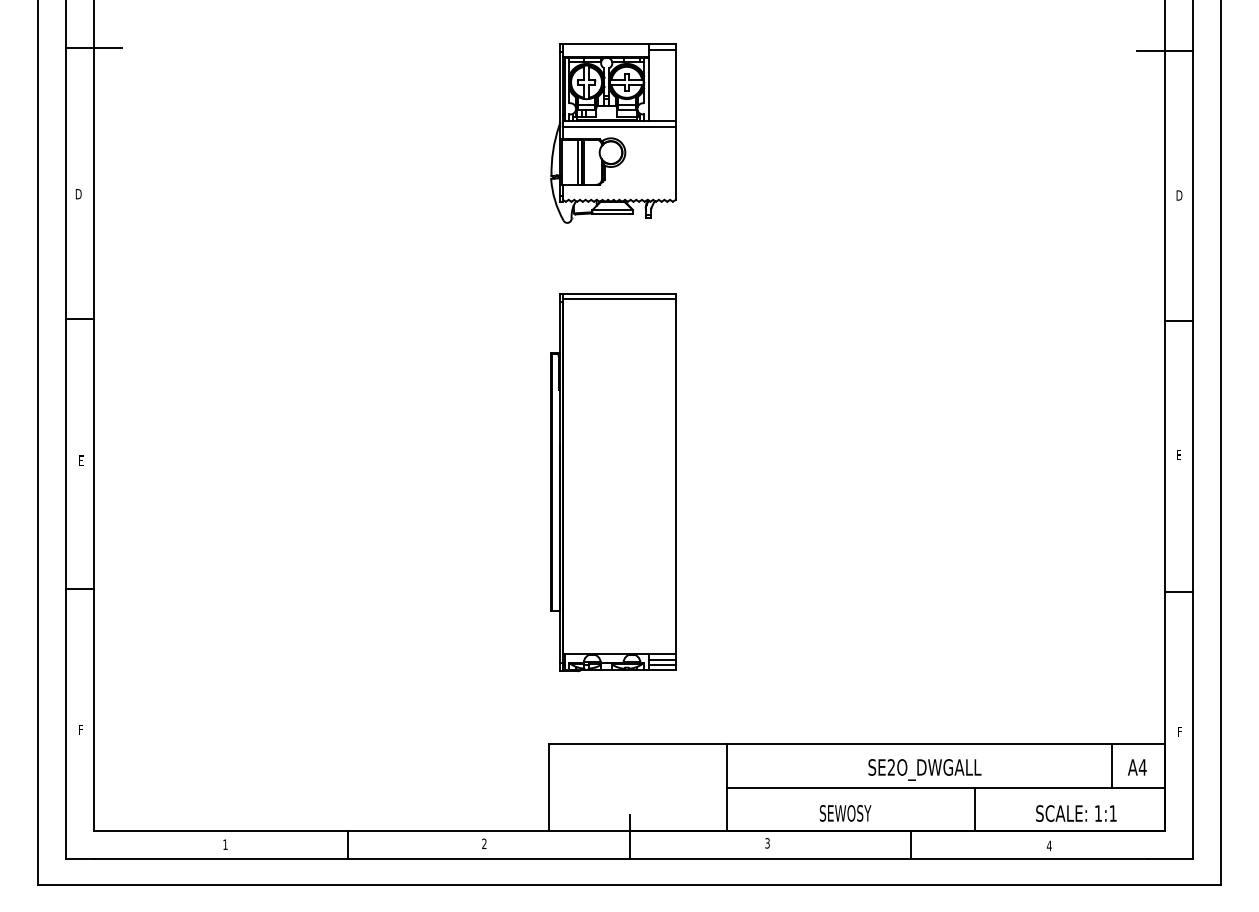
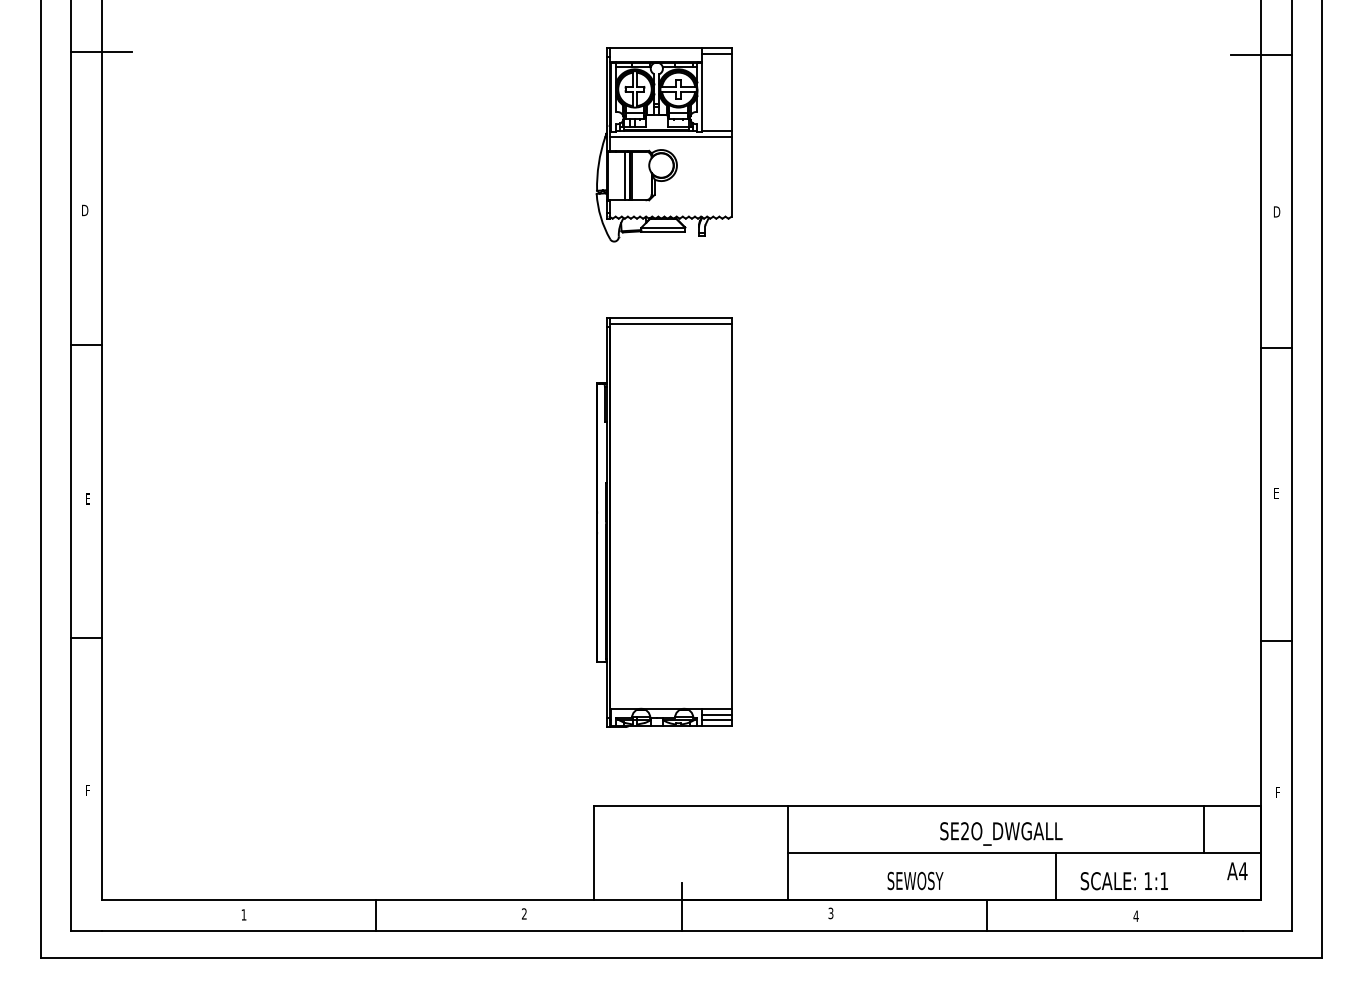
text: (1137, 767) -> (1237, 871), moved
text: (1075, 813) -> (1123, 881), moved

